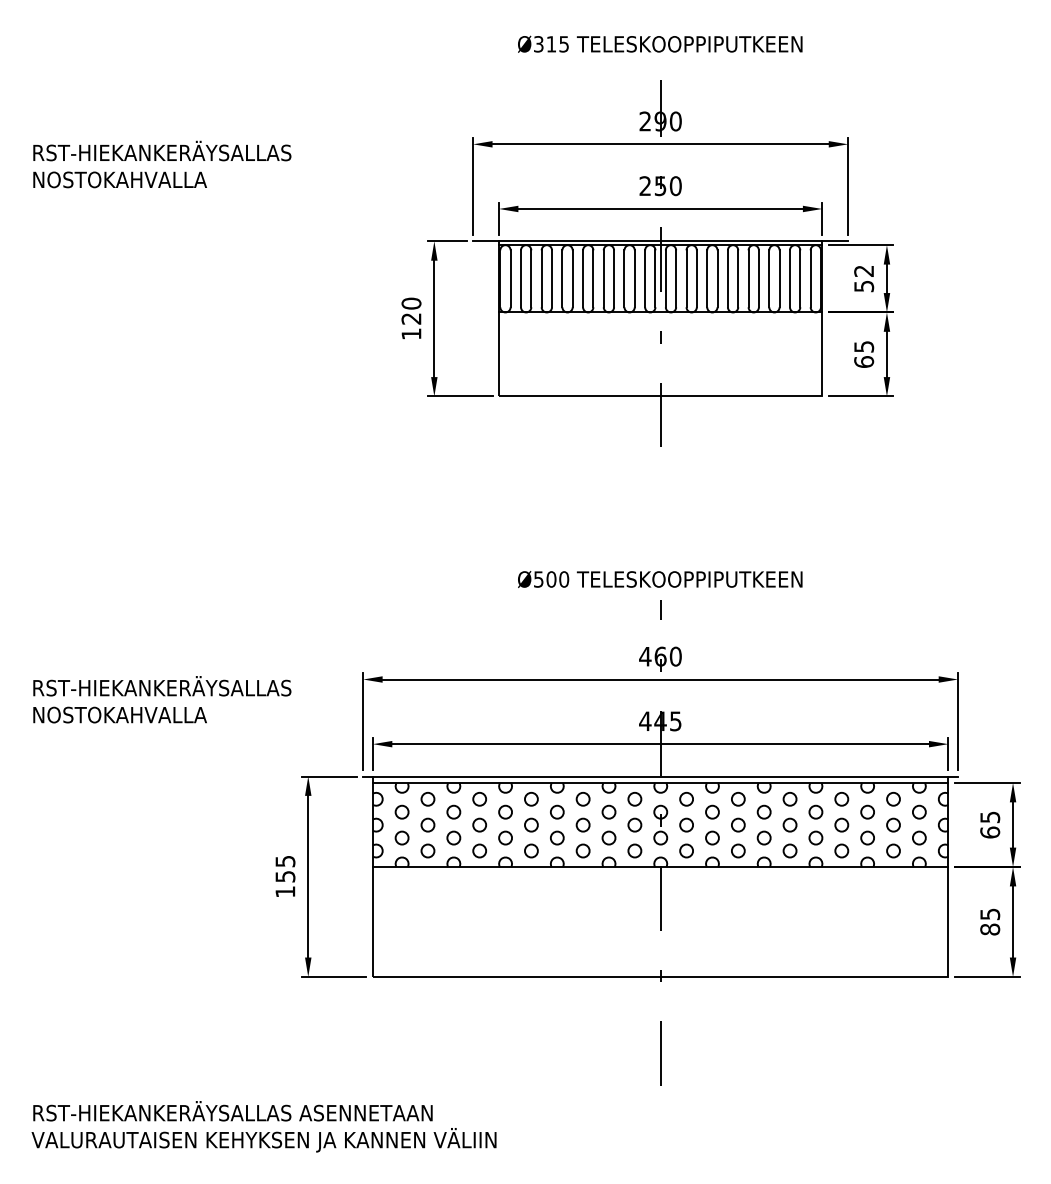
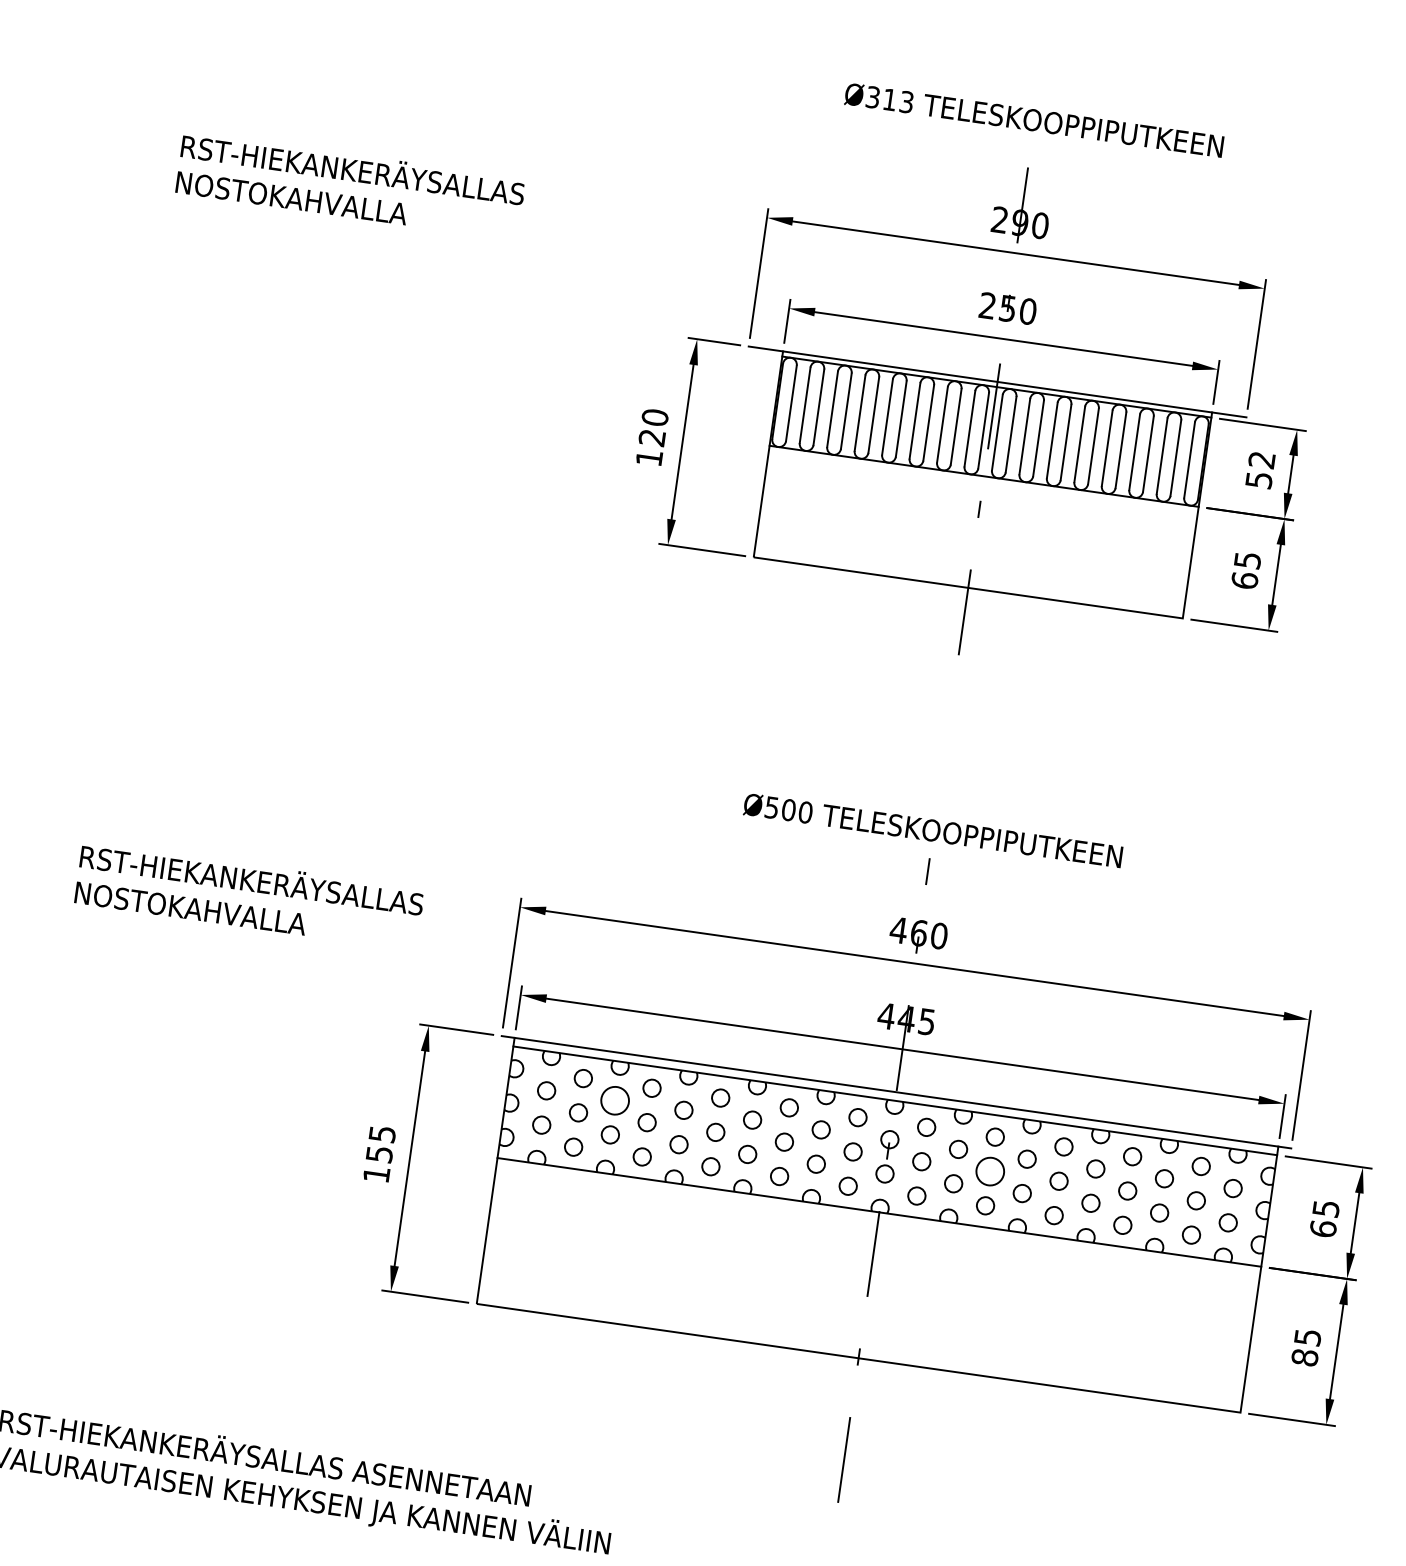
text: (563, 43) -> (906, 101), Ø315 -> Ø313
circle: (453, 811) -> (614, 1099), size x1.6
circle: (738, 824) -> (990, 1170), size x1.6

